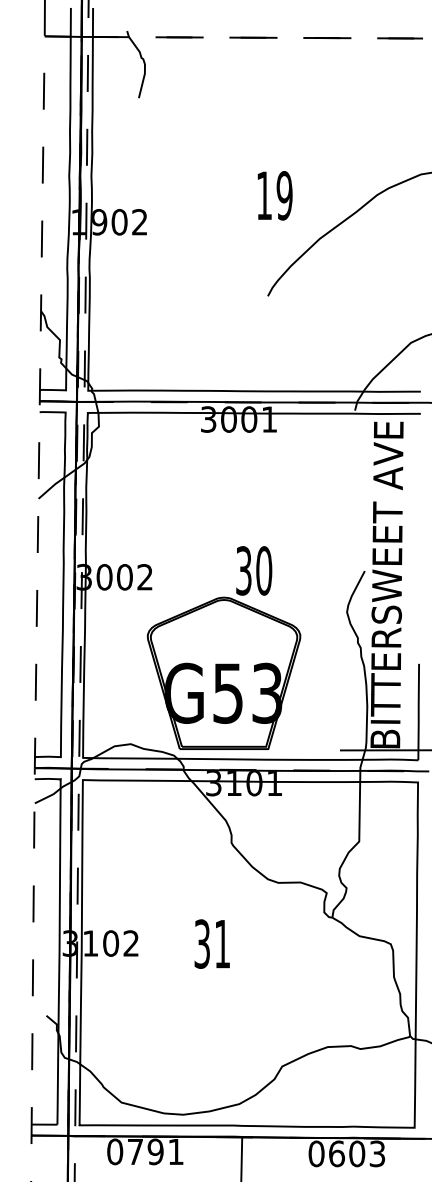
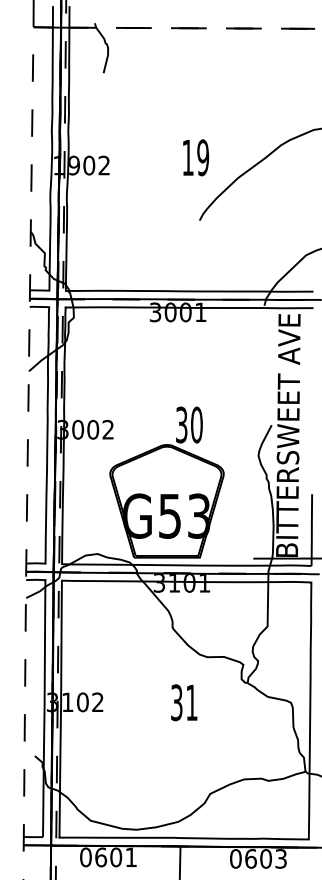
text: (274, 195) -> (195, 157), moved
text: (211, 943) -> (183, 702), moved
text: (145, 1151) -> (108, 857), 0791 -> 0601

